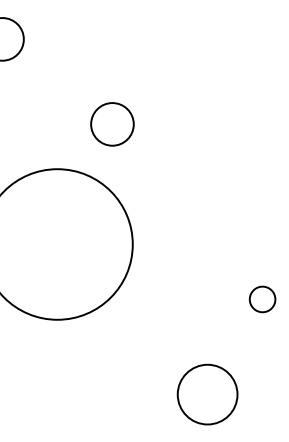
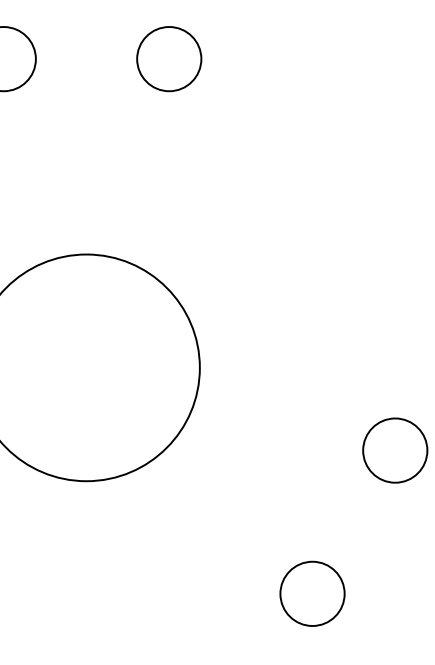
circle: (112, 124) -> (169, 59), moved
circle: (262, 299) -> (395, 450), size x1.67
circle: (207, 394) -> (312, 593), size x0.71

